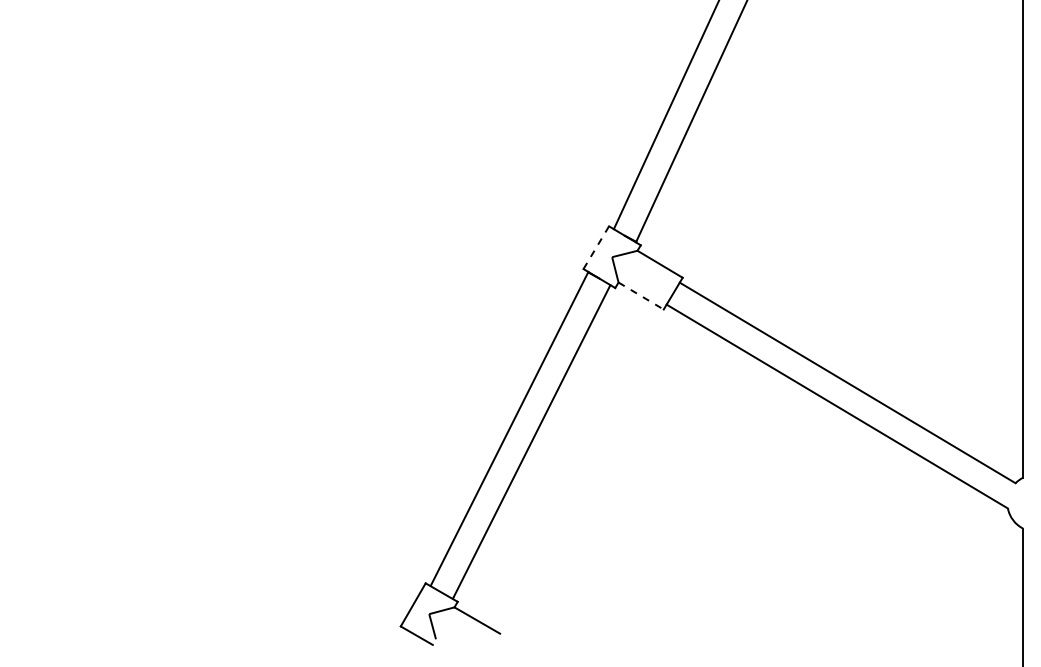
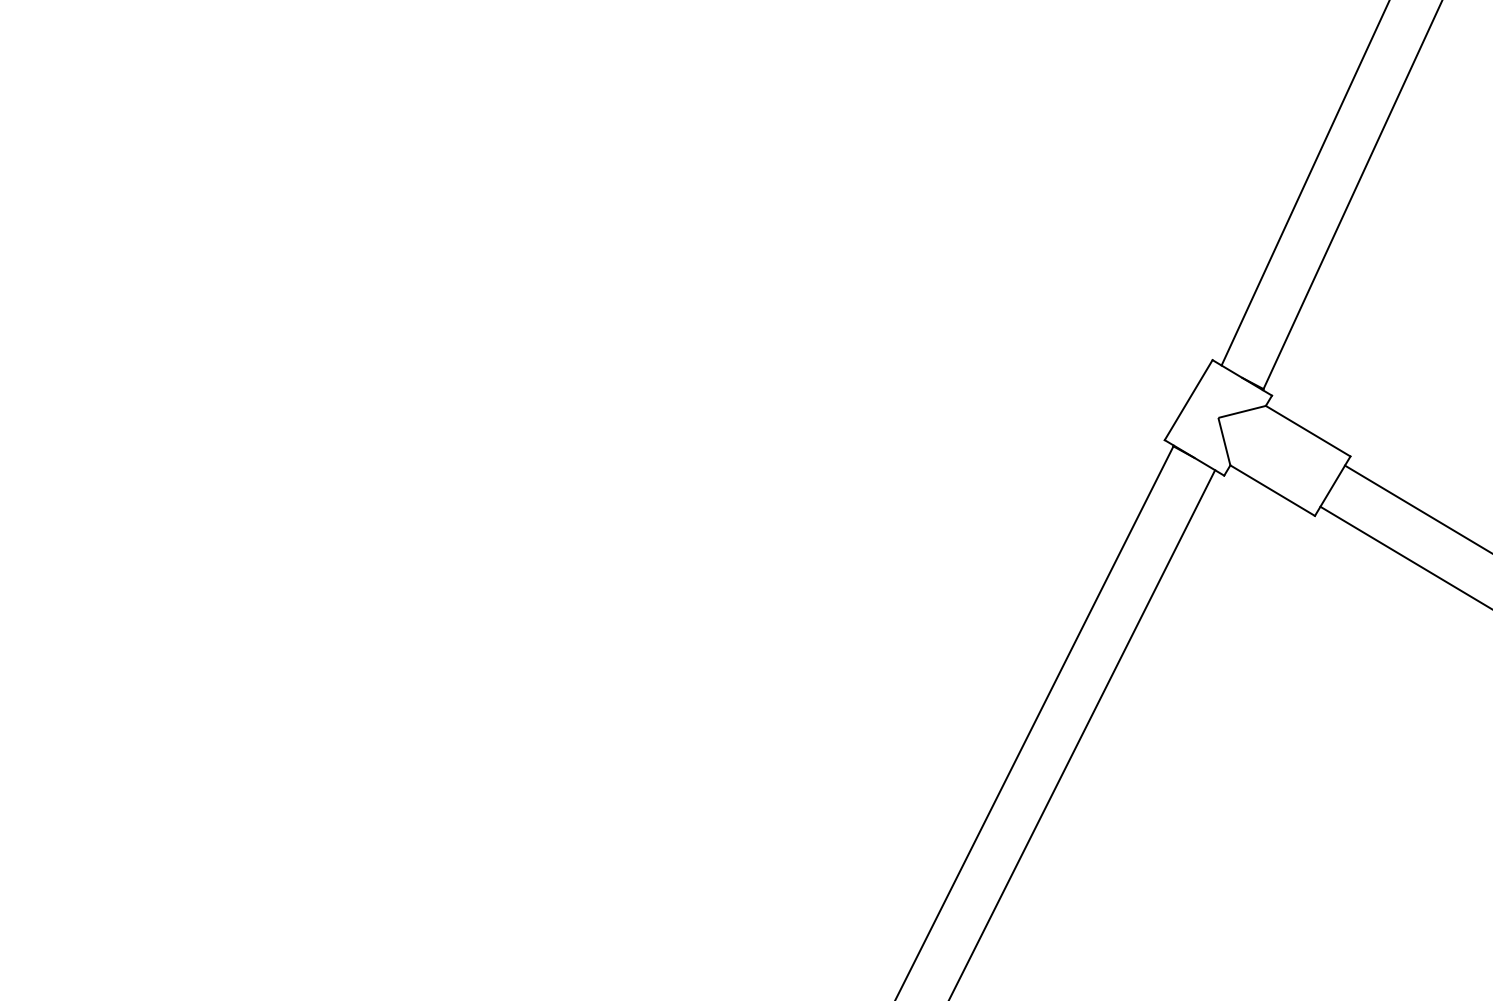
line: (596, 247) -> (1189, 399), dashed -> solid
line: (641, 296) -> (1273, 491), dashed -> solid

